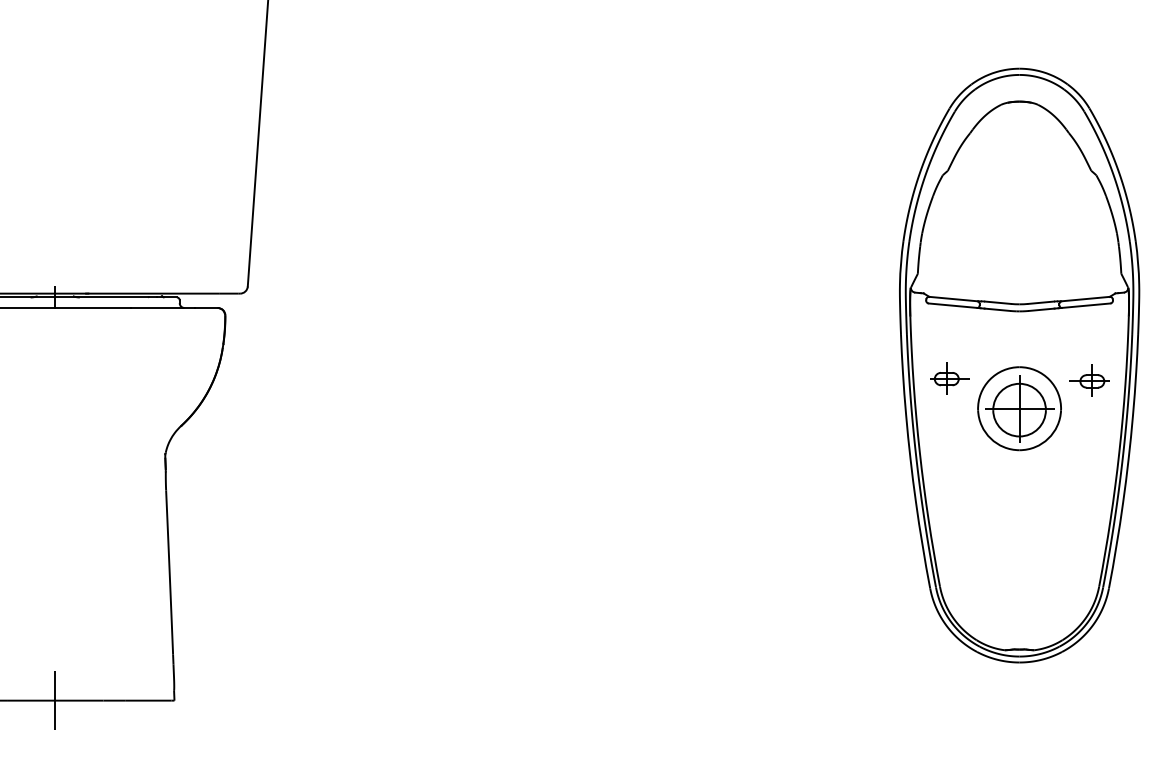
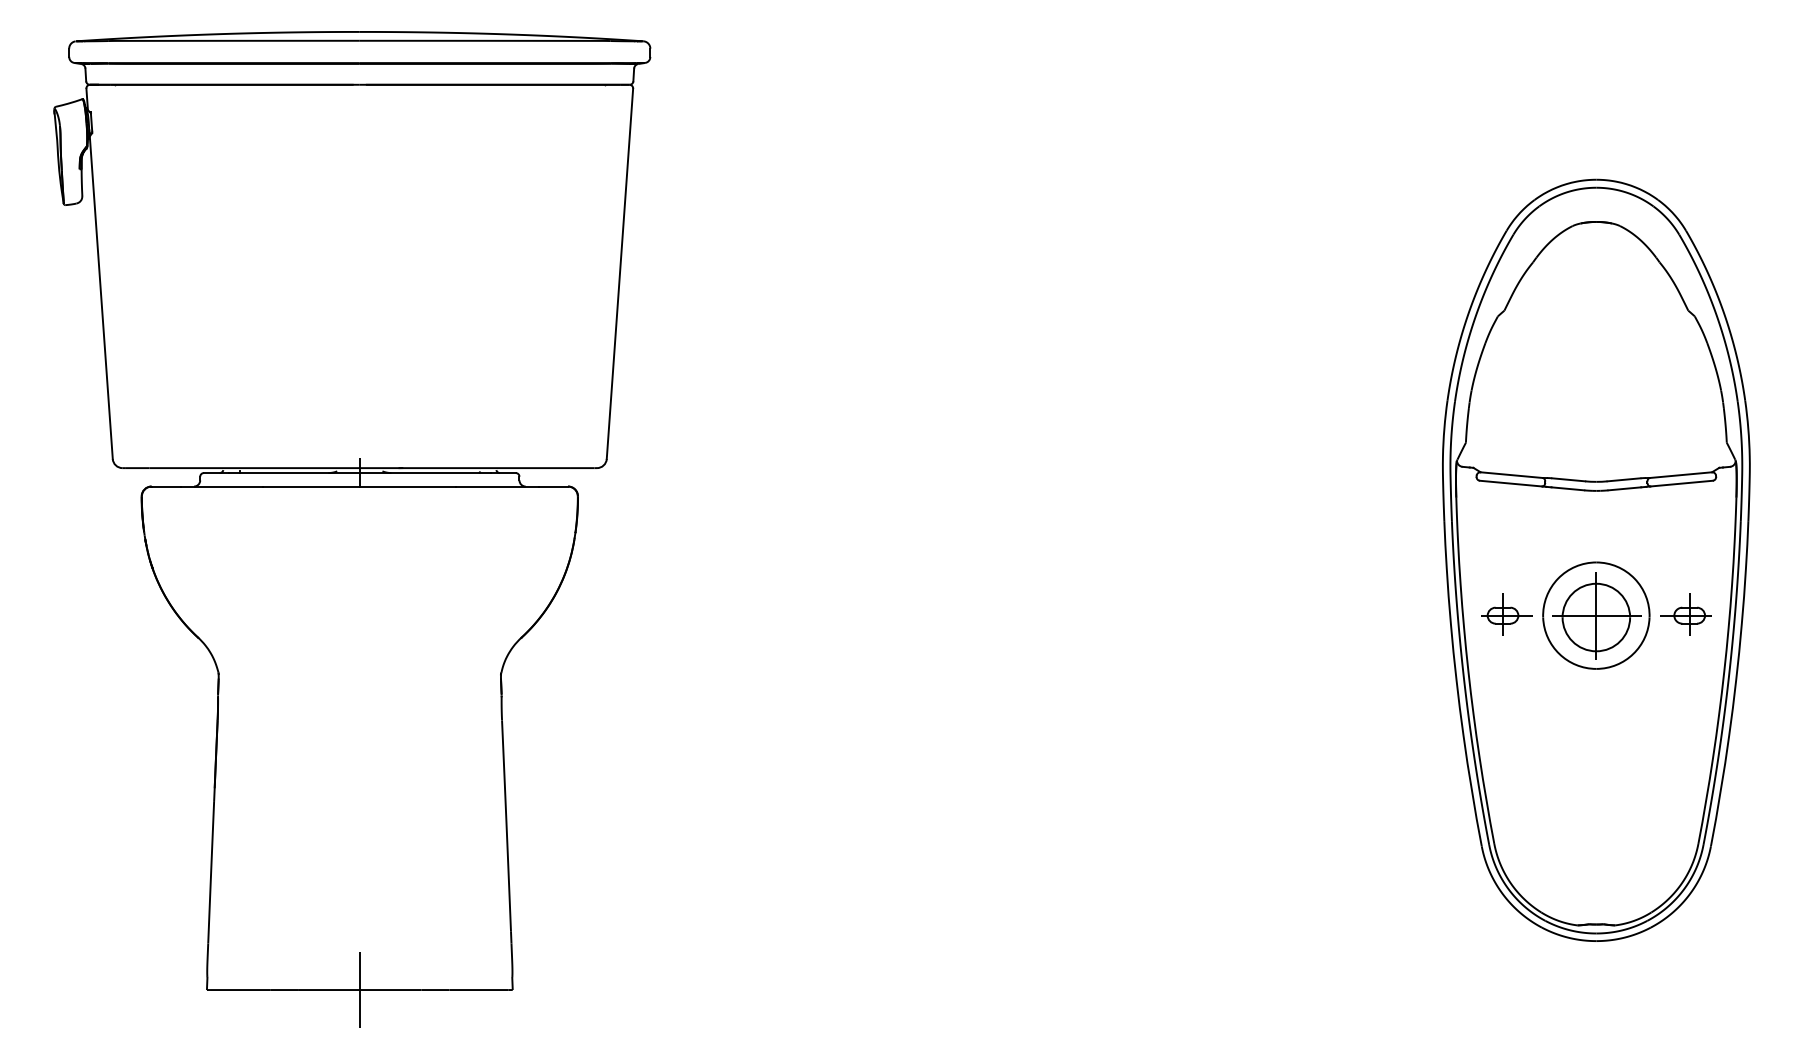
part: (949, 378) -> (1506, 614), moved
part: (1089, 380) -> (1685, 614), moved

